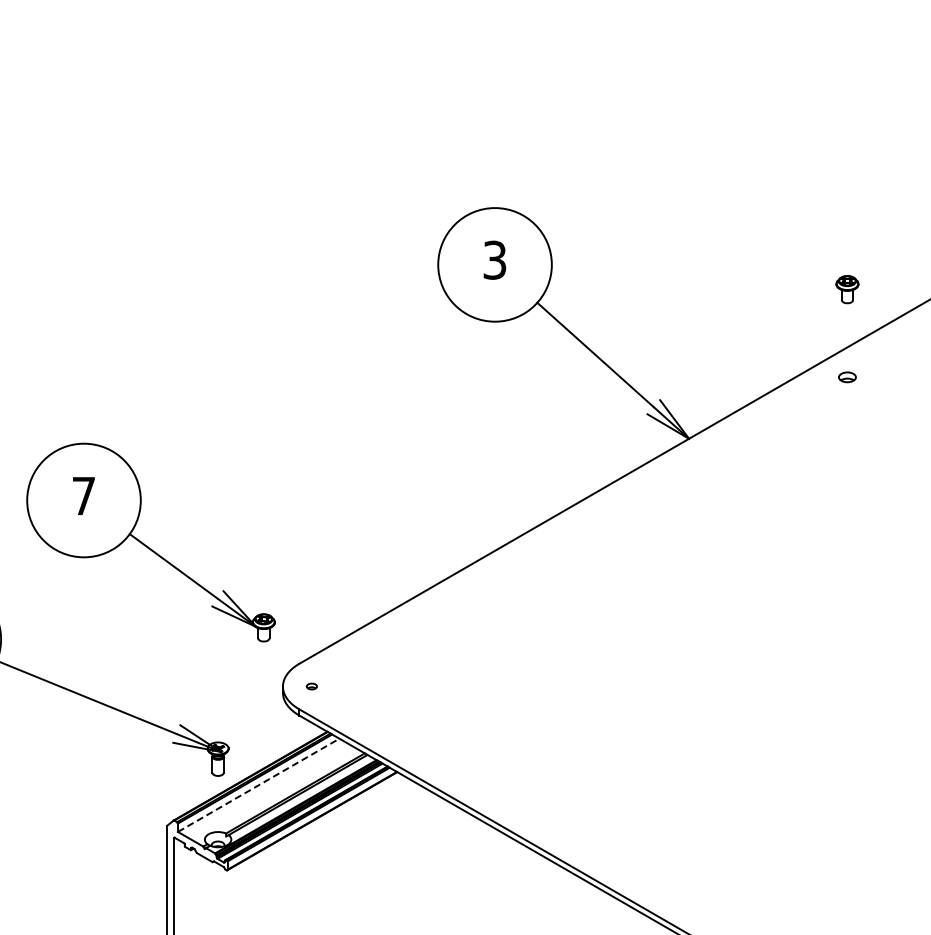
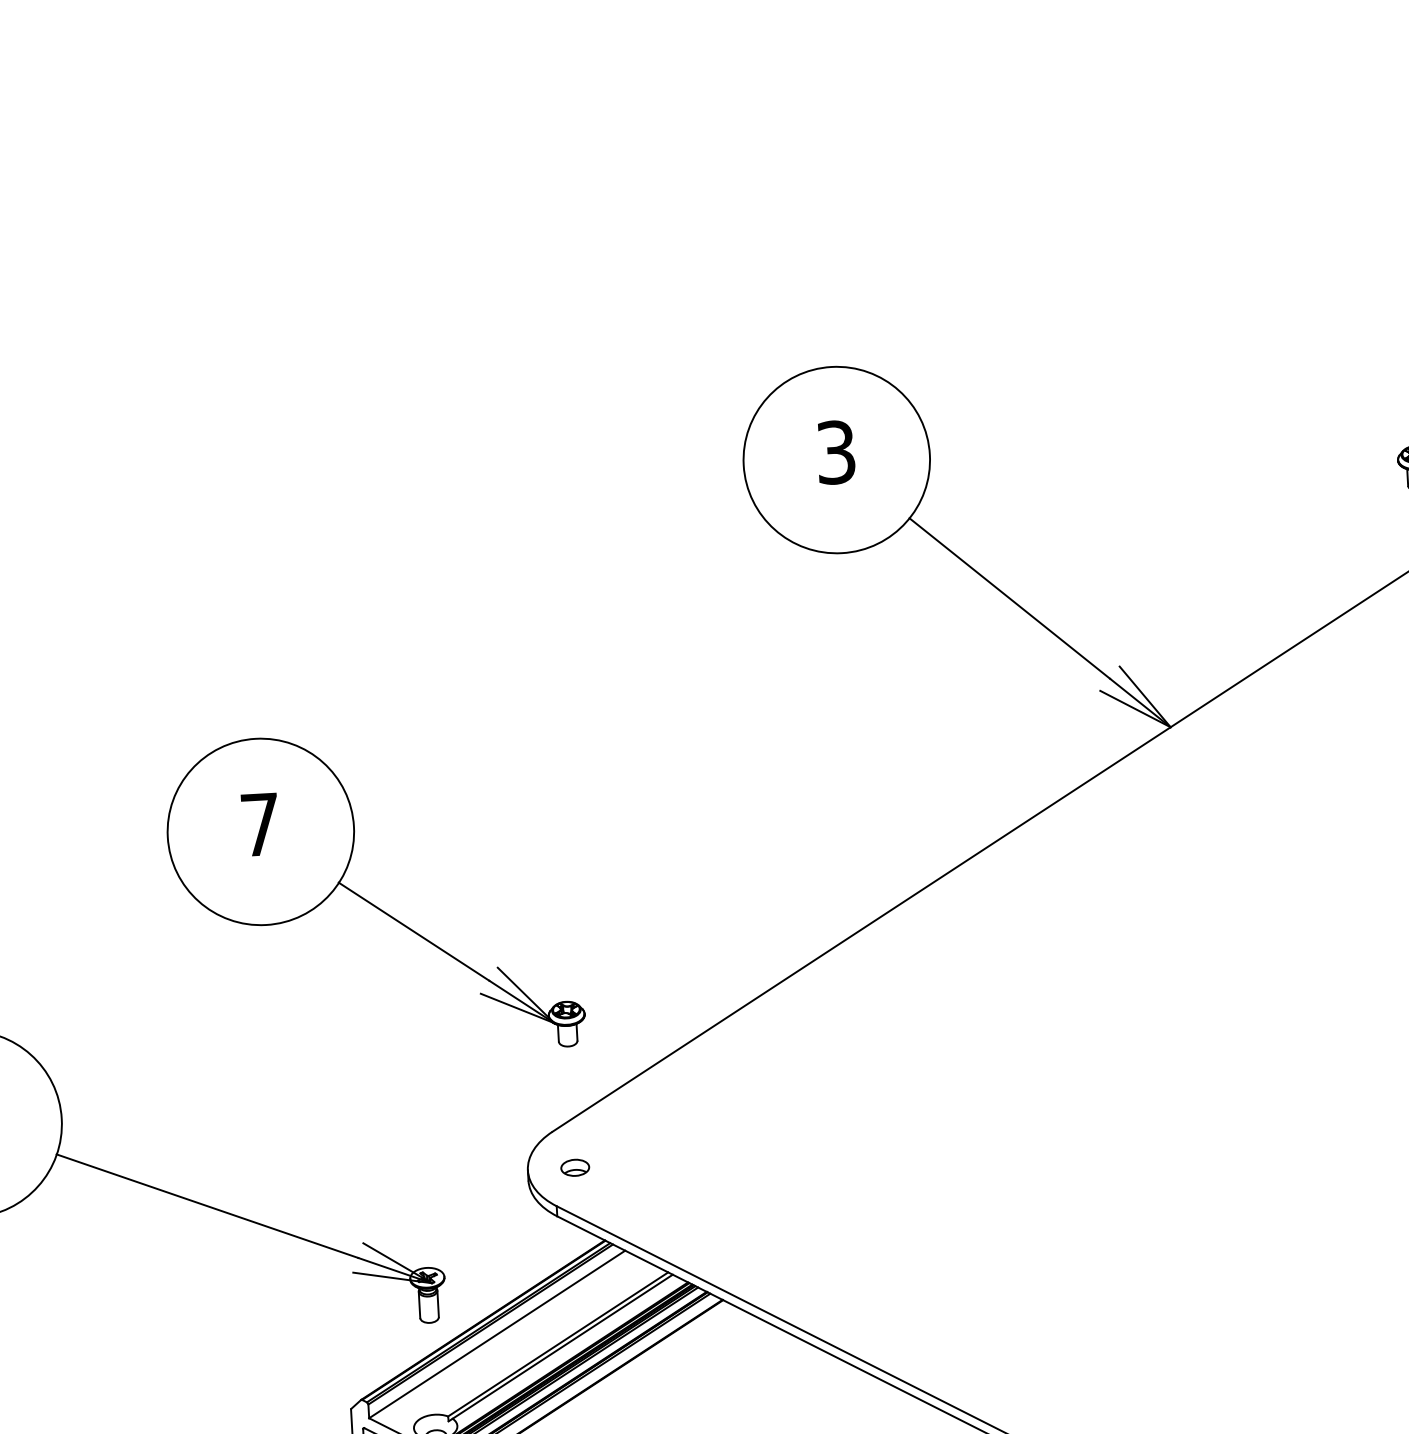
part: (150, 542) -> (373, 894), moved
part: (311, 686) -> (574, 1167), size x1.67
line: (259, 785) -> (498, 1334), dashed -> solid

